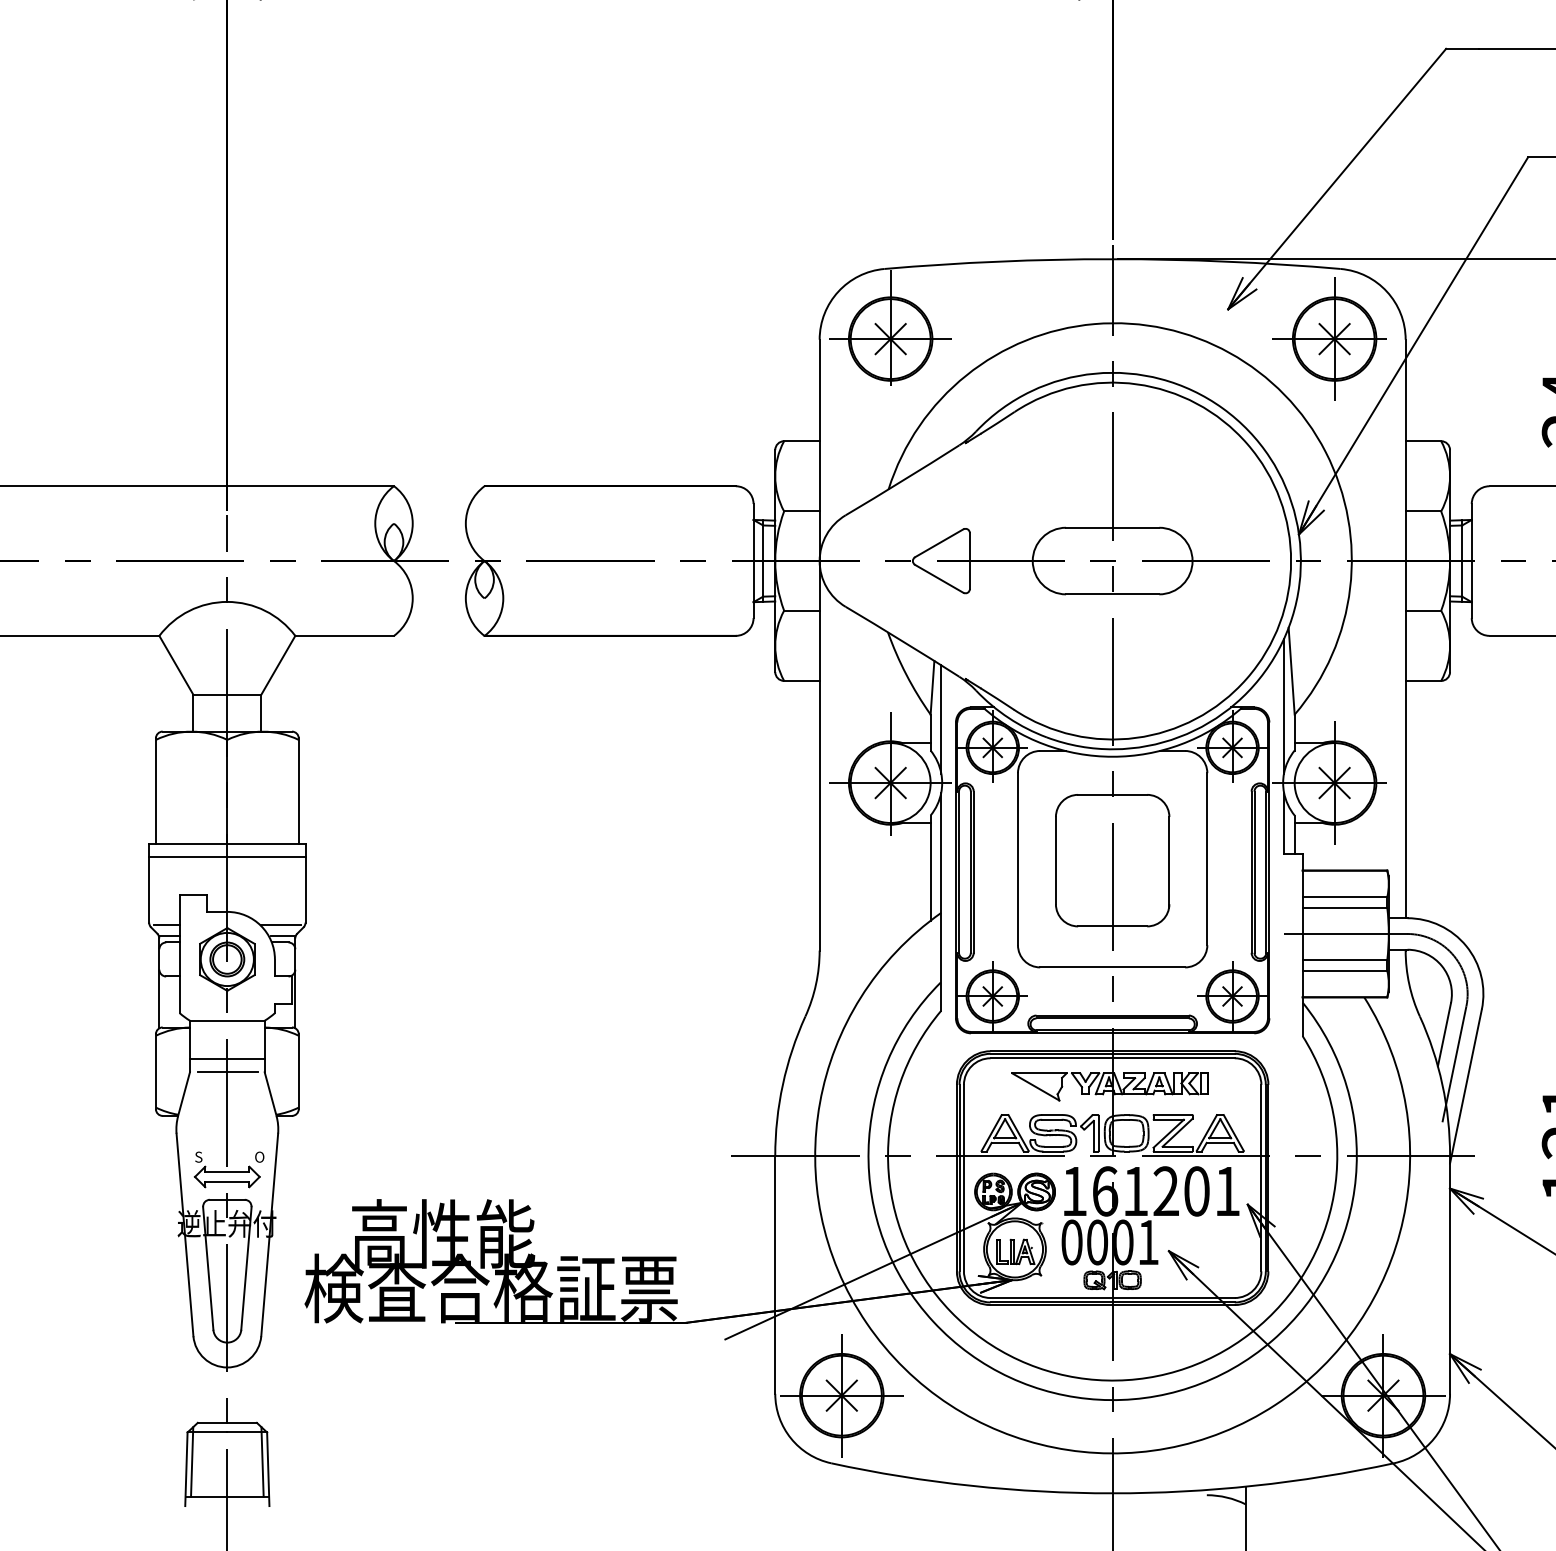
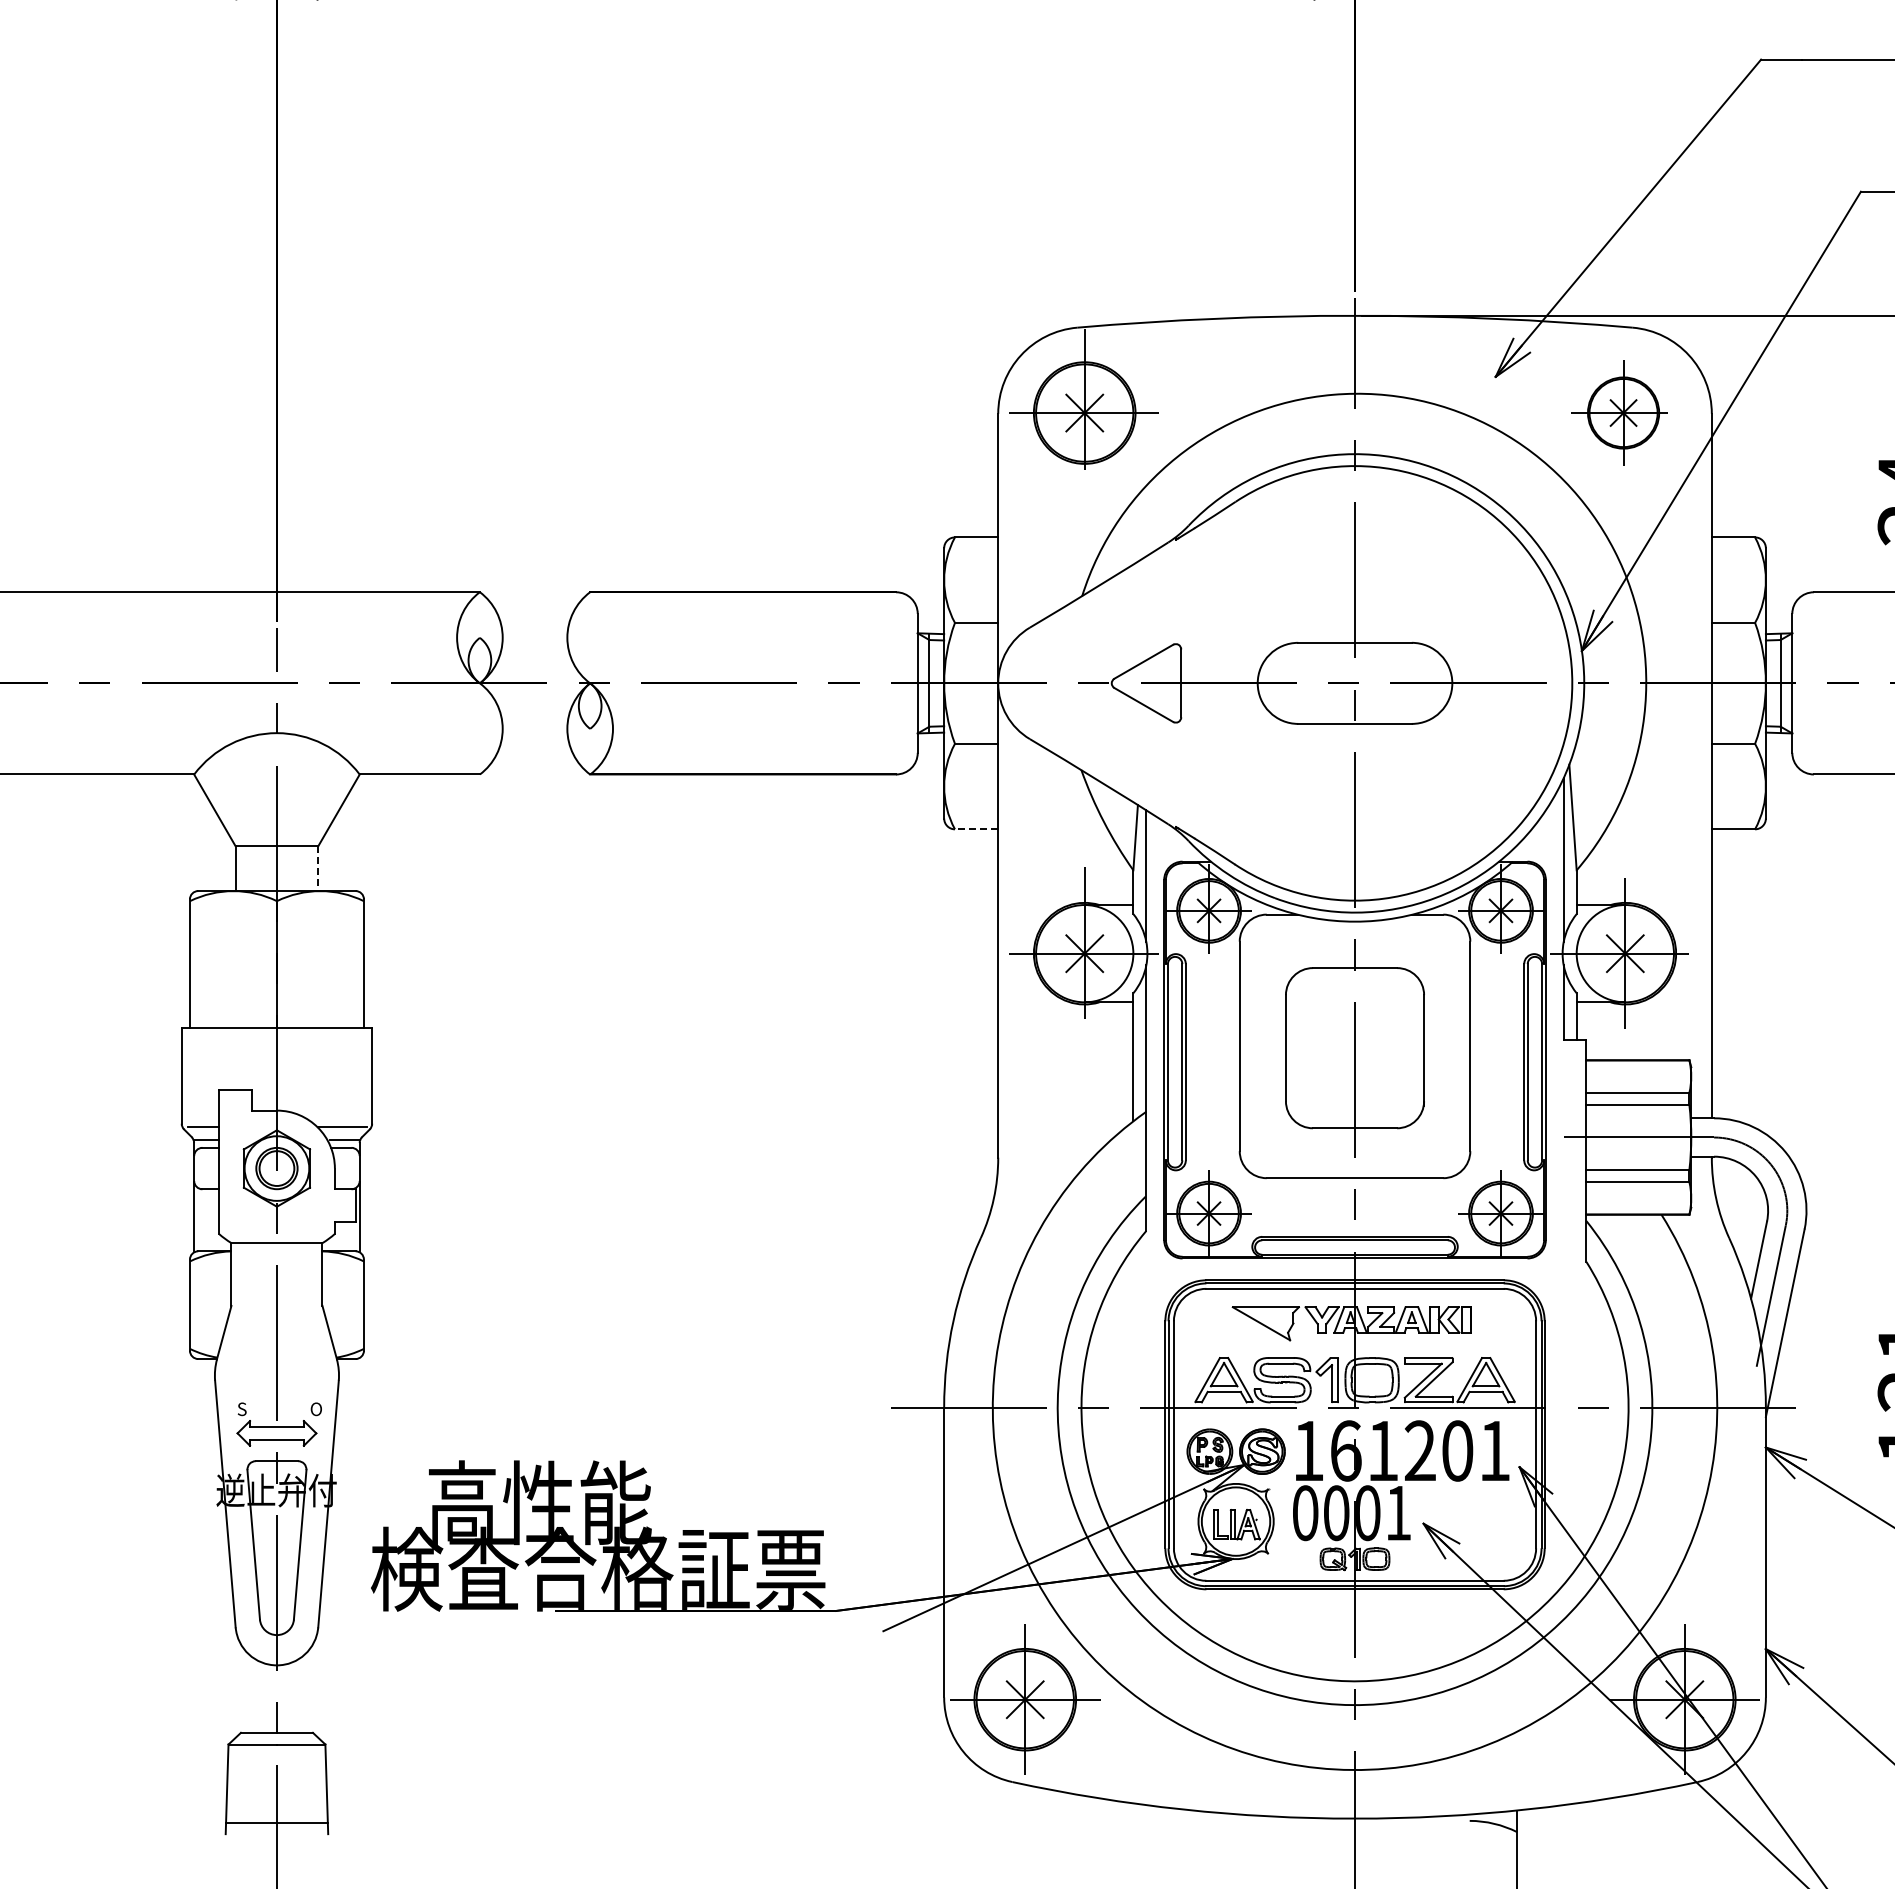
part: (1329, 338) -> (1619, 412), size x0.7
line: (801, 681) -> (976, 829), solid -> dashed
line: (261, 713) -> (318, 868), solid -> dashed
line: (226, 857) -> (276, 1044), removed
line: (226, 1059) -> (276, 1290), removed
line: (226, 1071) -> (276, 1305), removed
line: (191, 1462) -> (233, 1780), removed
line: (262, 1462) -> (319, 1780), removed

